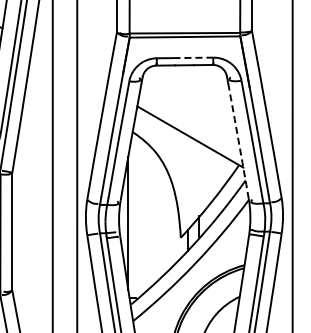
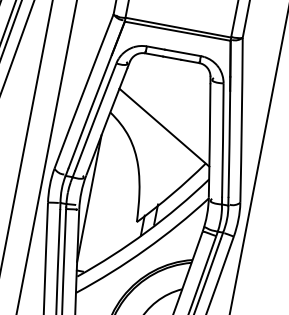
line: (194, 57) -> (183, 52), dashed -> solid
arc: (238, 140) -> (209, 139), dashed -> solid

